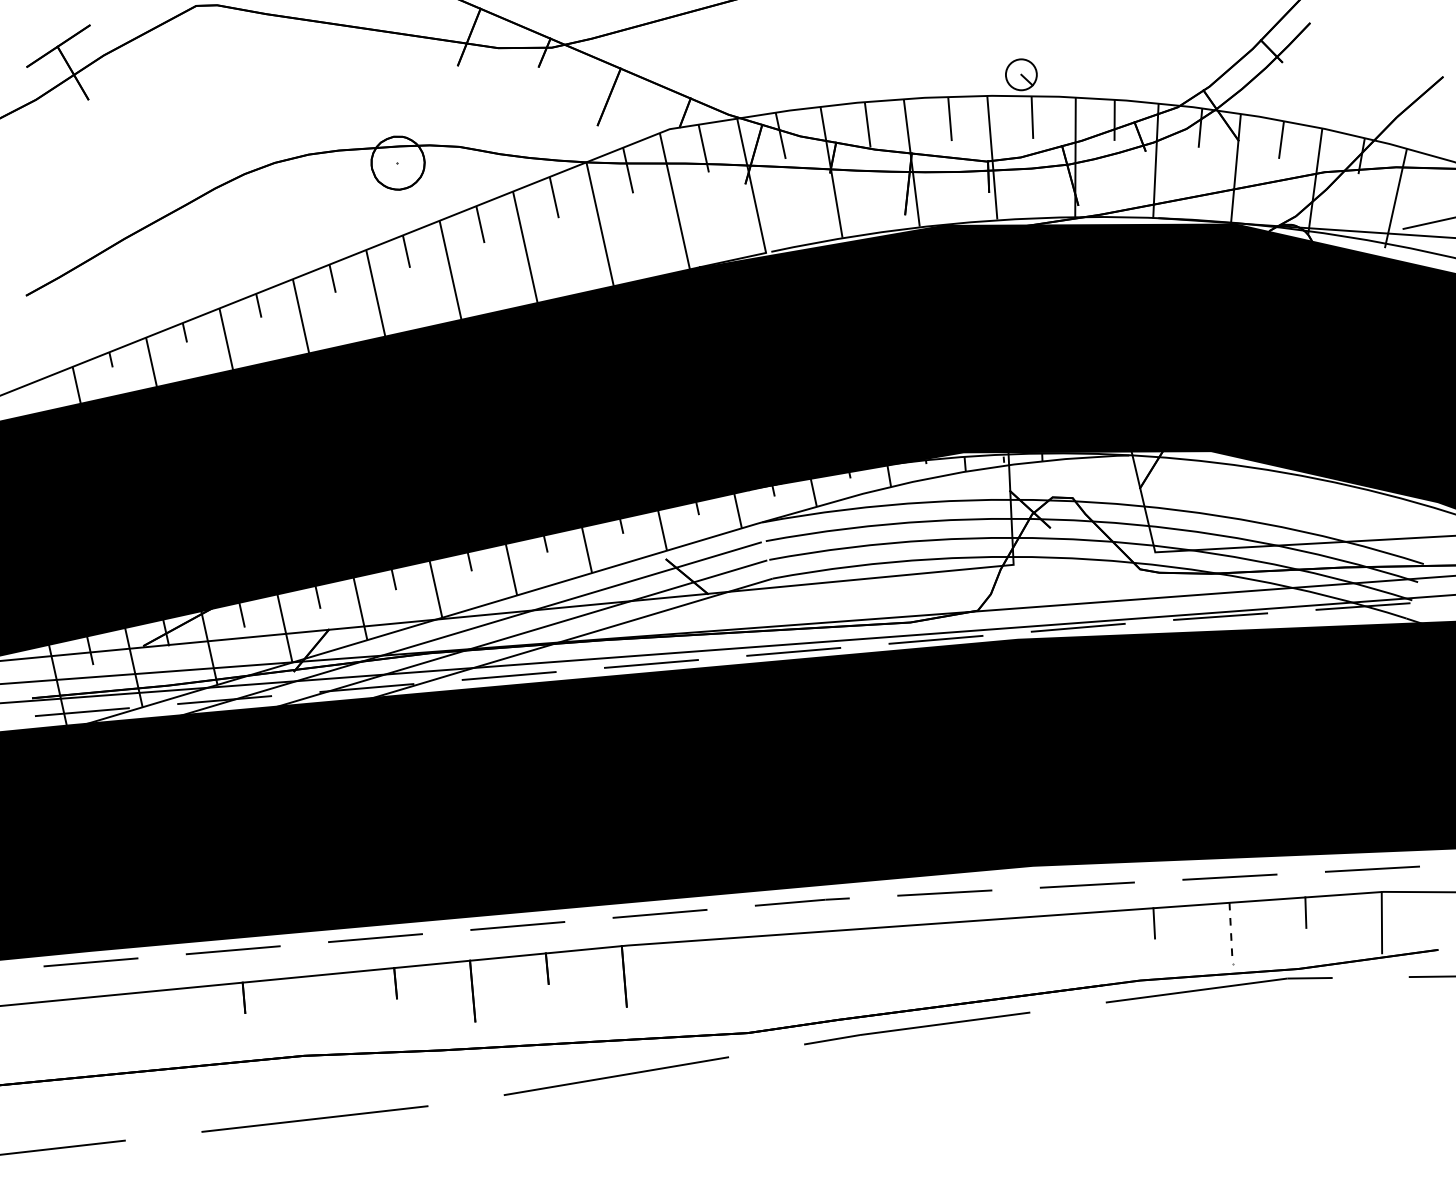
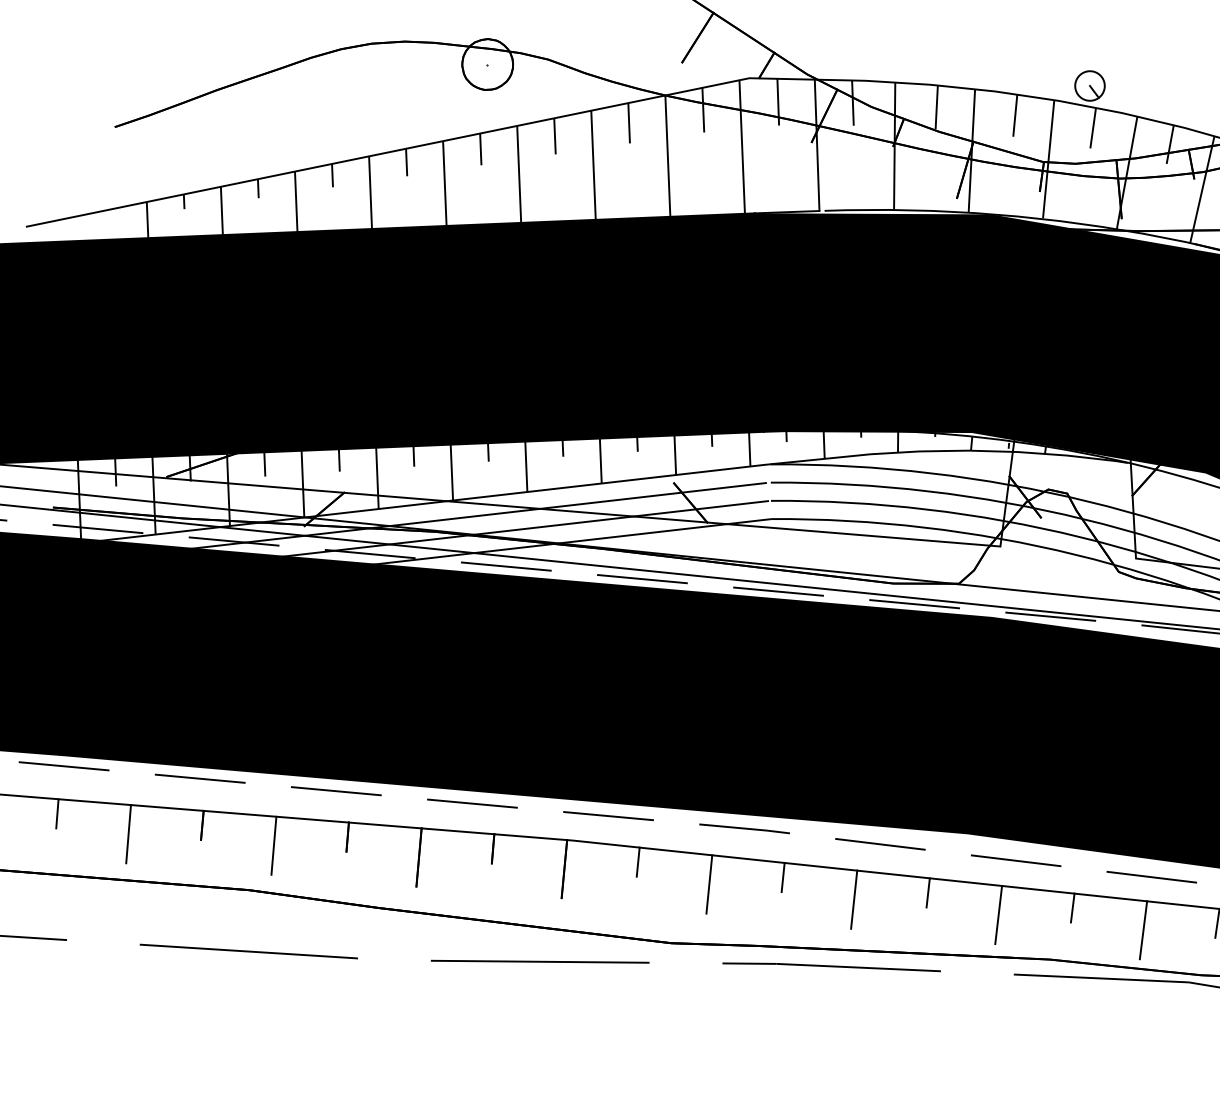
line: (1231, 933) -> (1143, 930), dashed -> solid
line: (1002, 934) -> (927, 893), added
line: (1079, 943) -> (998, 914), added
line: (850, 944) -> (782, 876), added
line: (927, 954) -> (853, 899), added
line: (698, 955) -> (637, 861), added
line: (775, 965) -> (708, 884), added
line: (321, 1005) -> (274, 845), added
line: (92, 1012) -> (57, 813), added
line: (169, 1019) -> (128, 833), added

